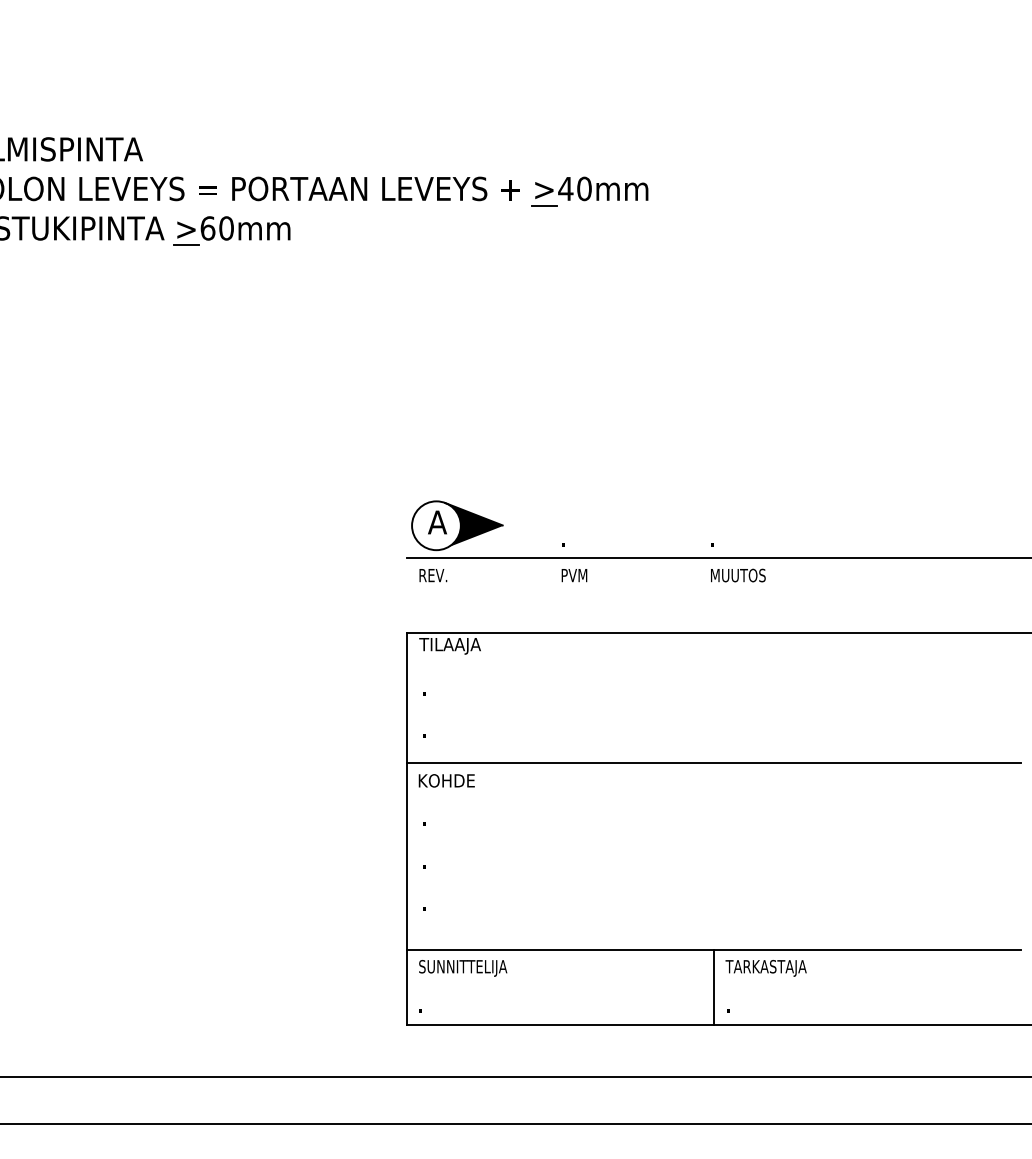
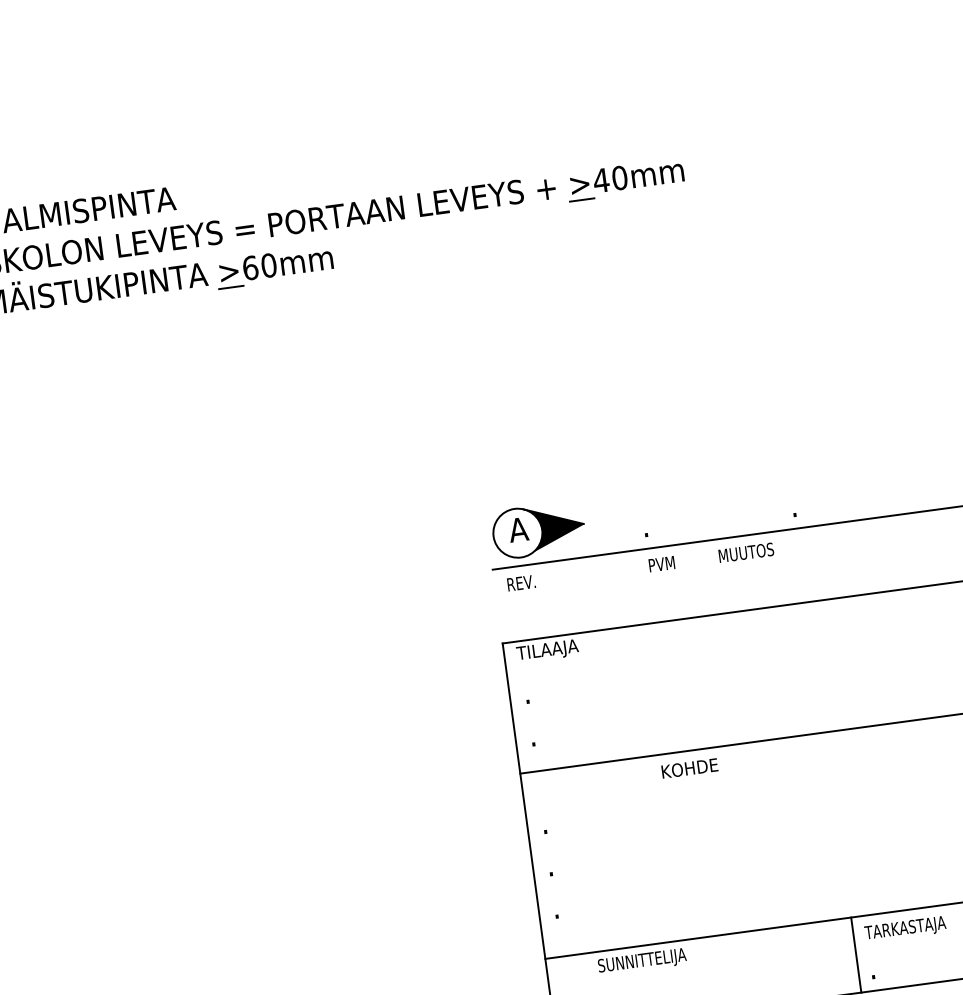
text: (738, 575) -> (746, 552), moved
text: (446, 780) -> (689, 768), moved
text: (463, 968) -> (642, 961), moved

